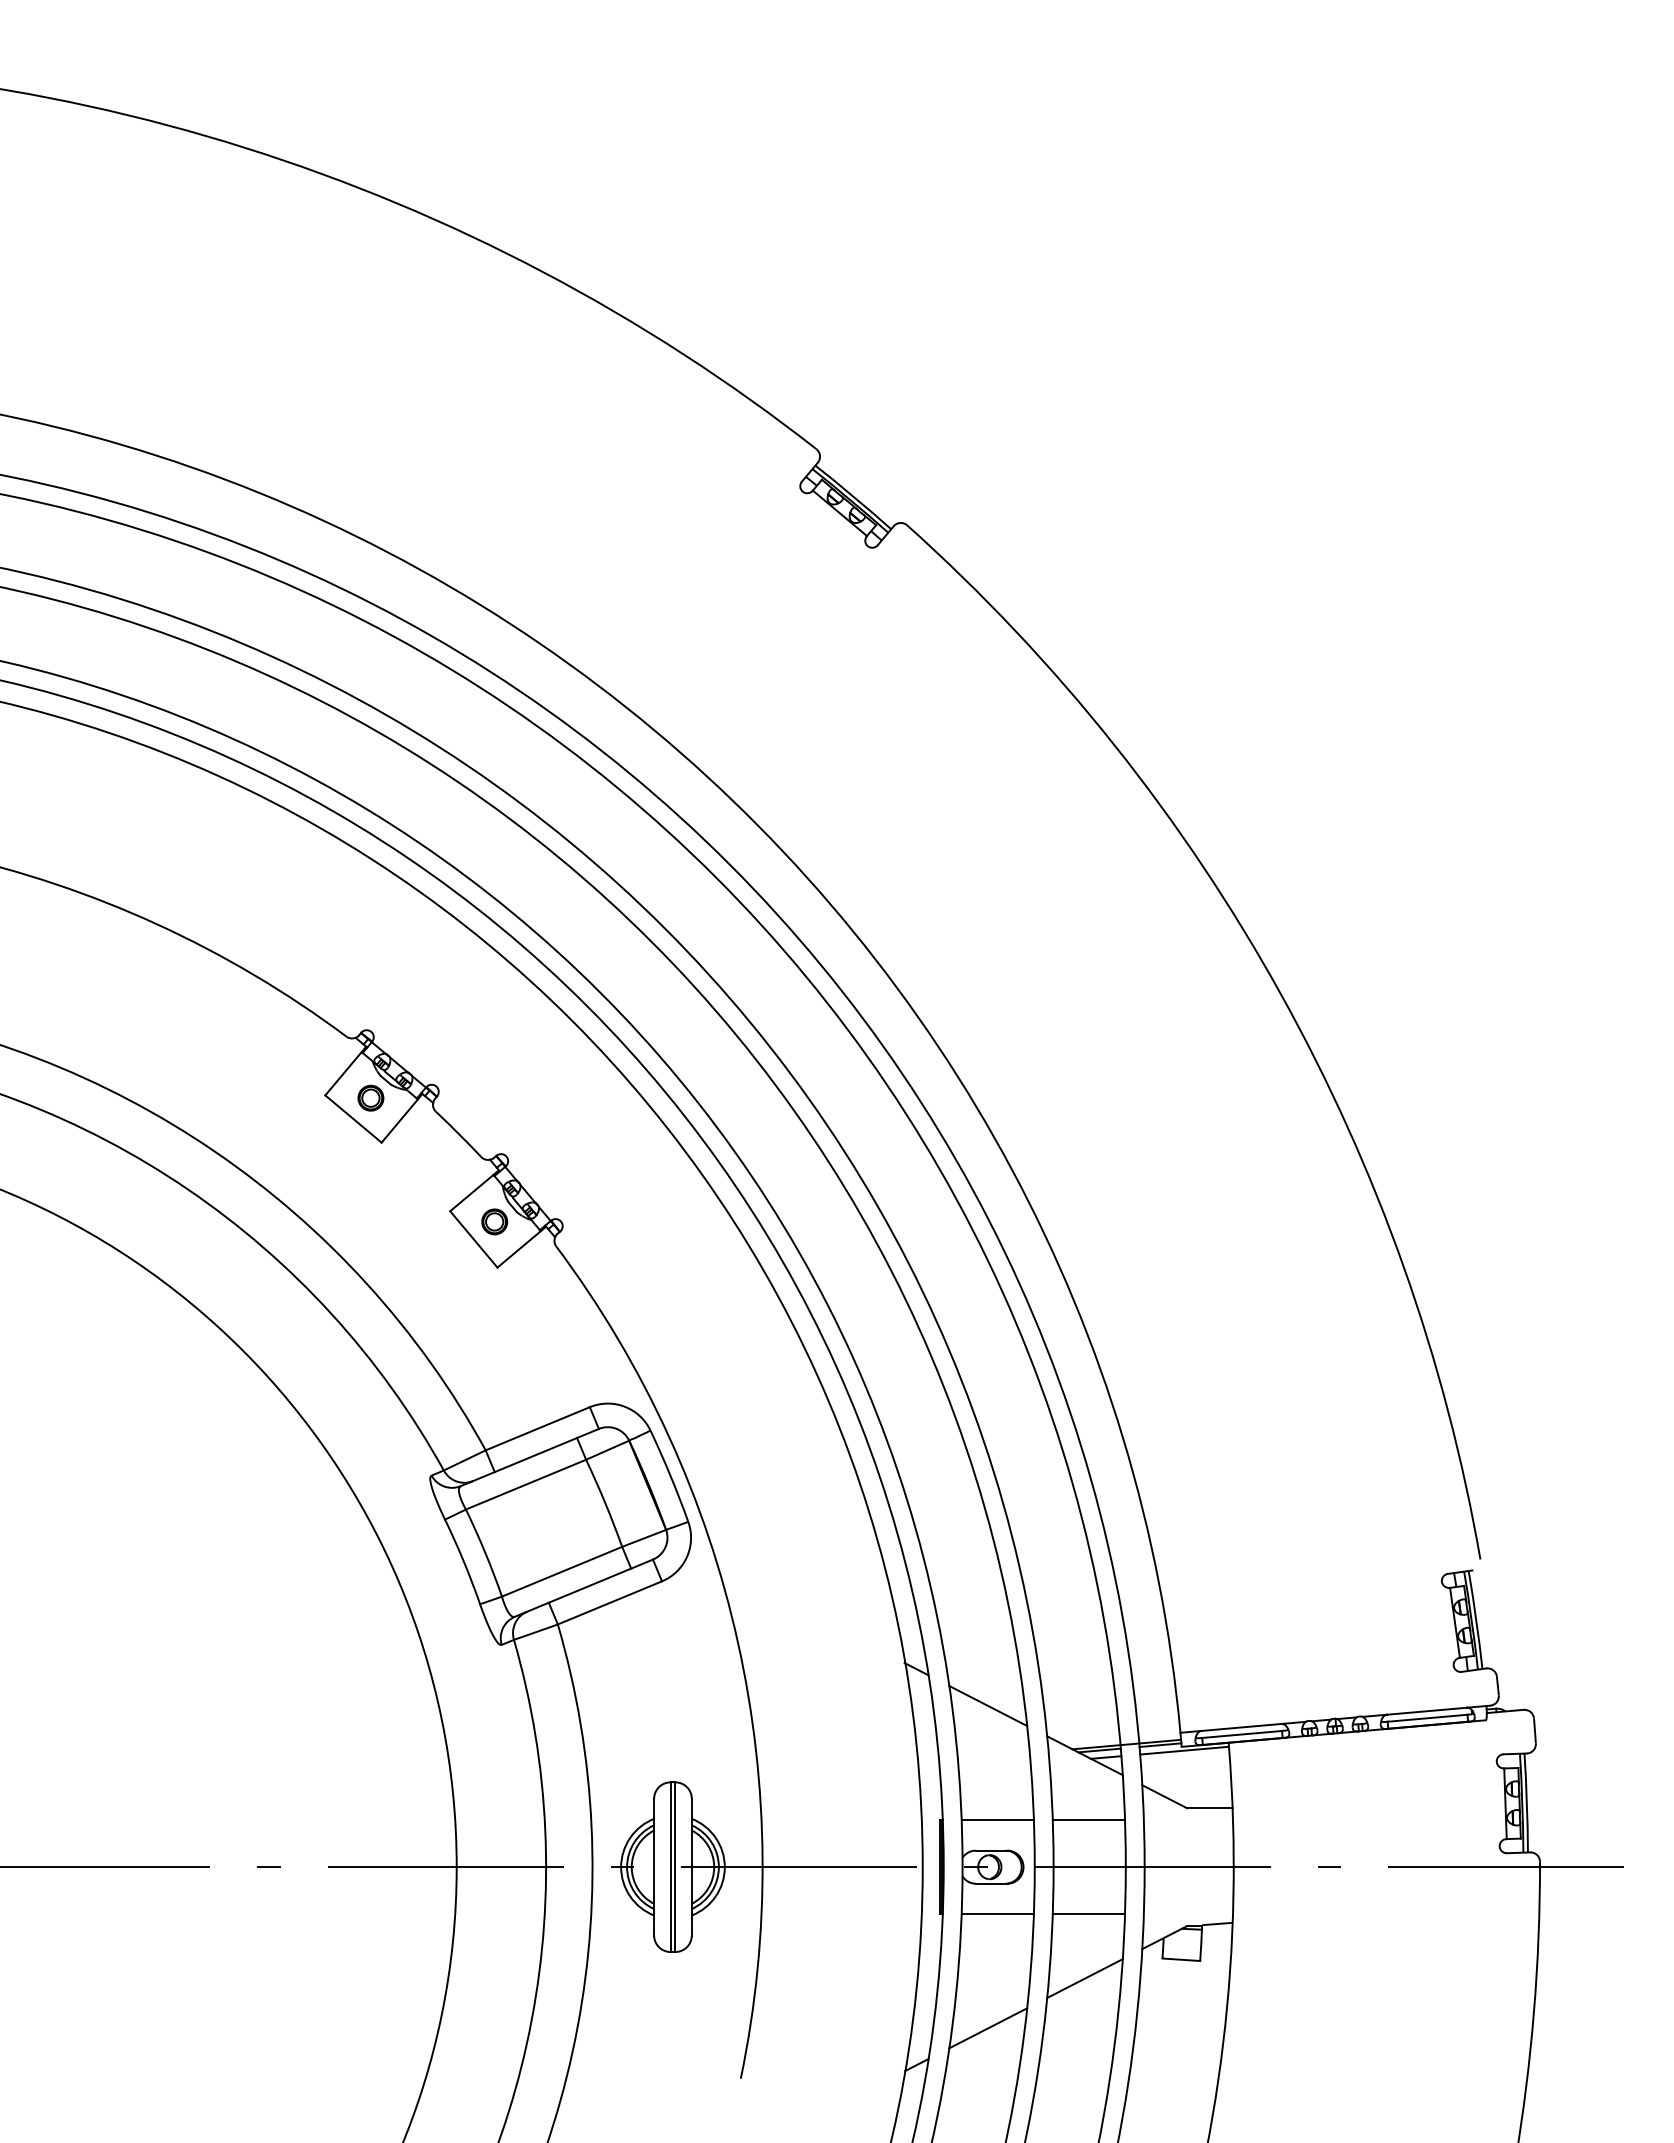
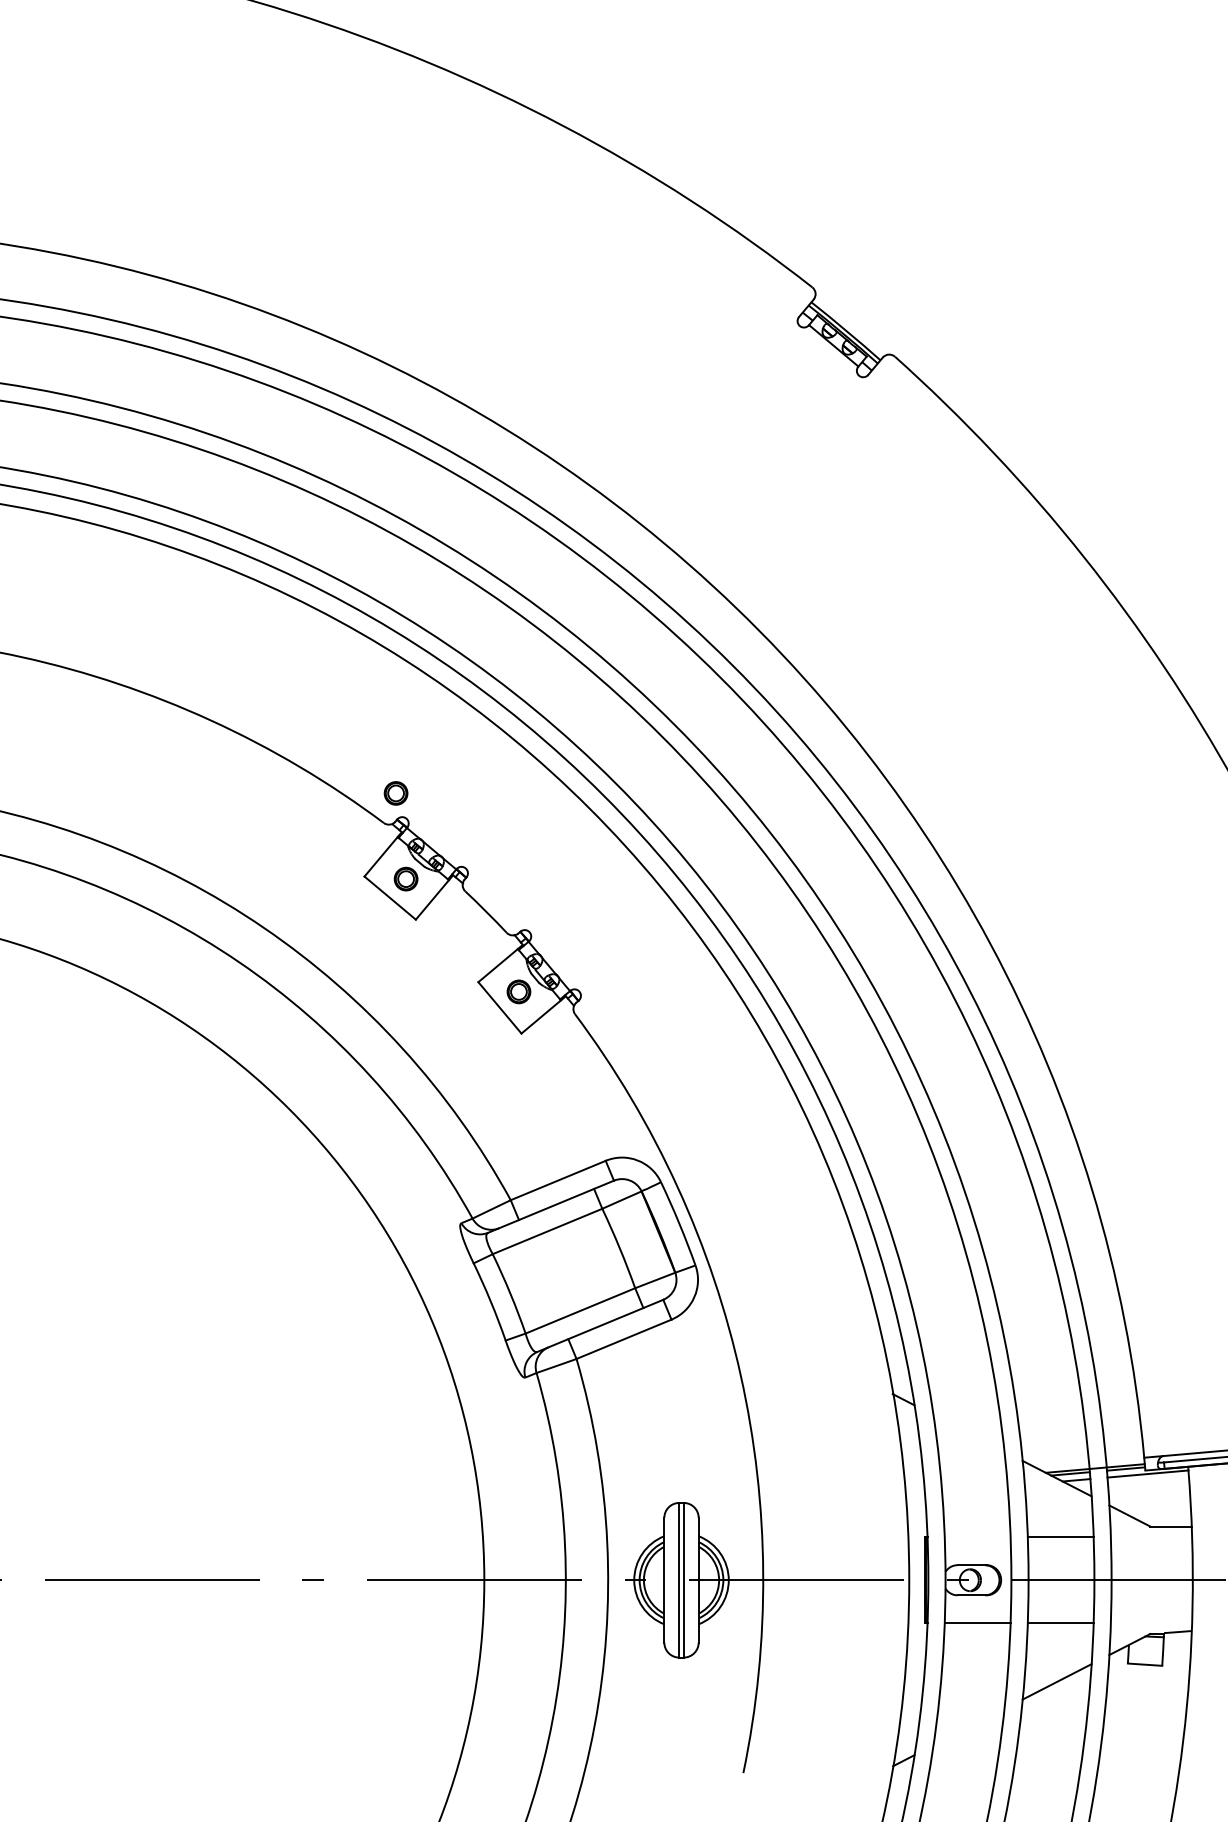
part: (359, 1003) -> (395, 792), added
line: (988, 1705) -> (969, 1432), removed
line: (997, 1820) -> (977, 1537), removed
line: (988, 2028) -> (969, 1727), removed

